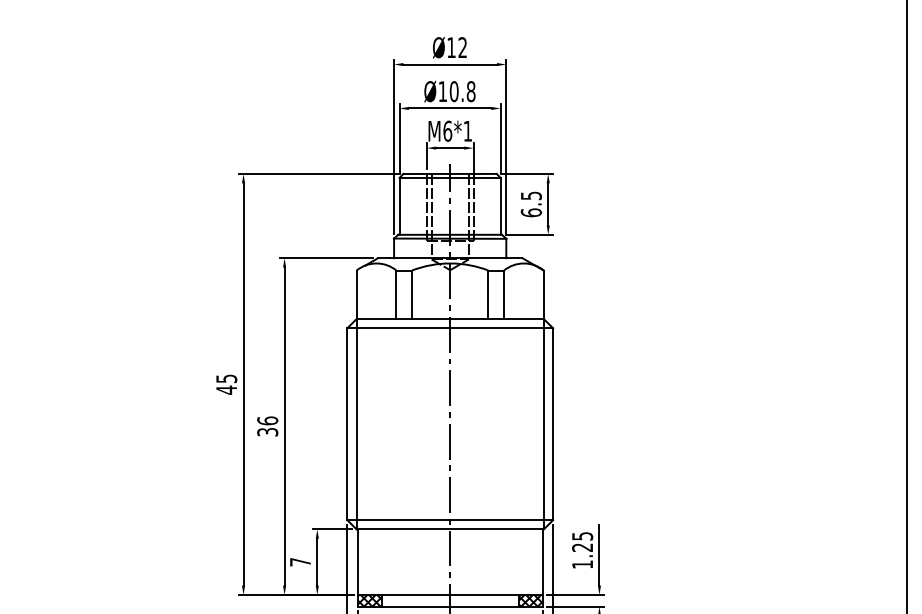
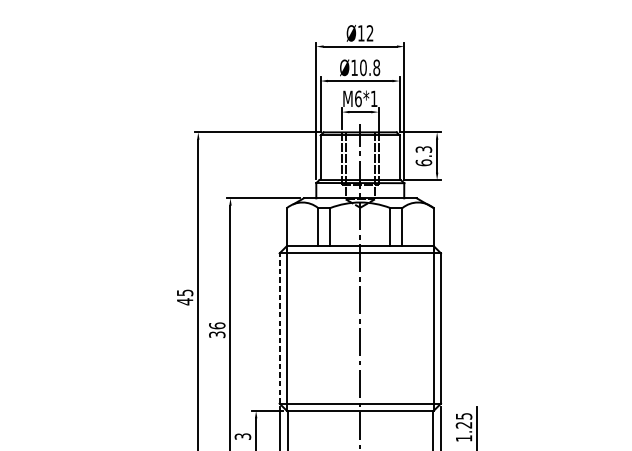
text: (530, 195) -> (423, 149), 6.5 -> 6.3
line: (347, 424) -> (279, 328), solid -> dashed
text: (300, 562) -> (242, 436), 7 -> 3

